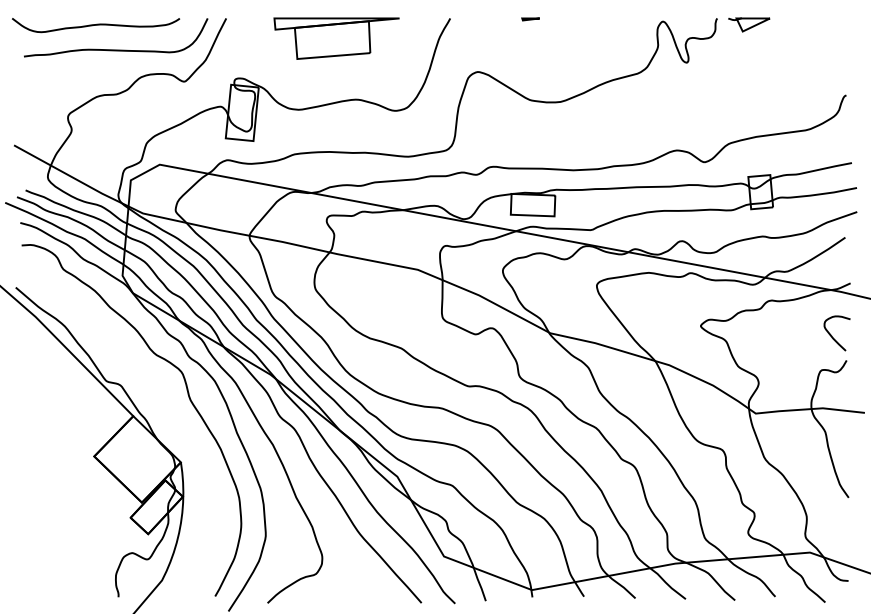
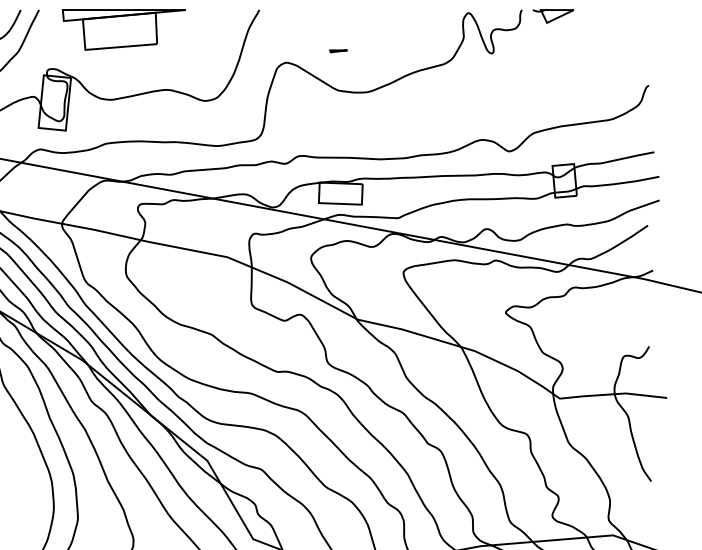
part: (530, 19) -> (338, 51), moved
part: (336, 38) -> (123, 29), moved
curve: (832, 336) -> (635, 322), removed

